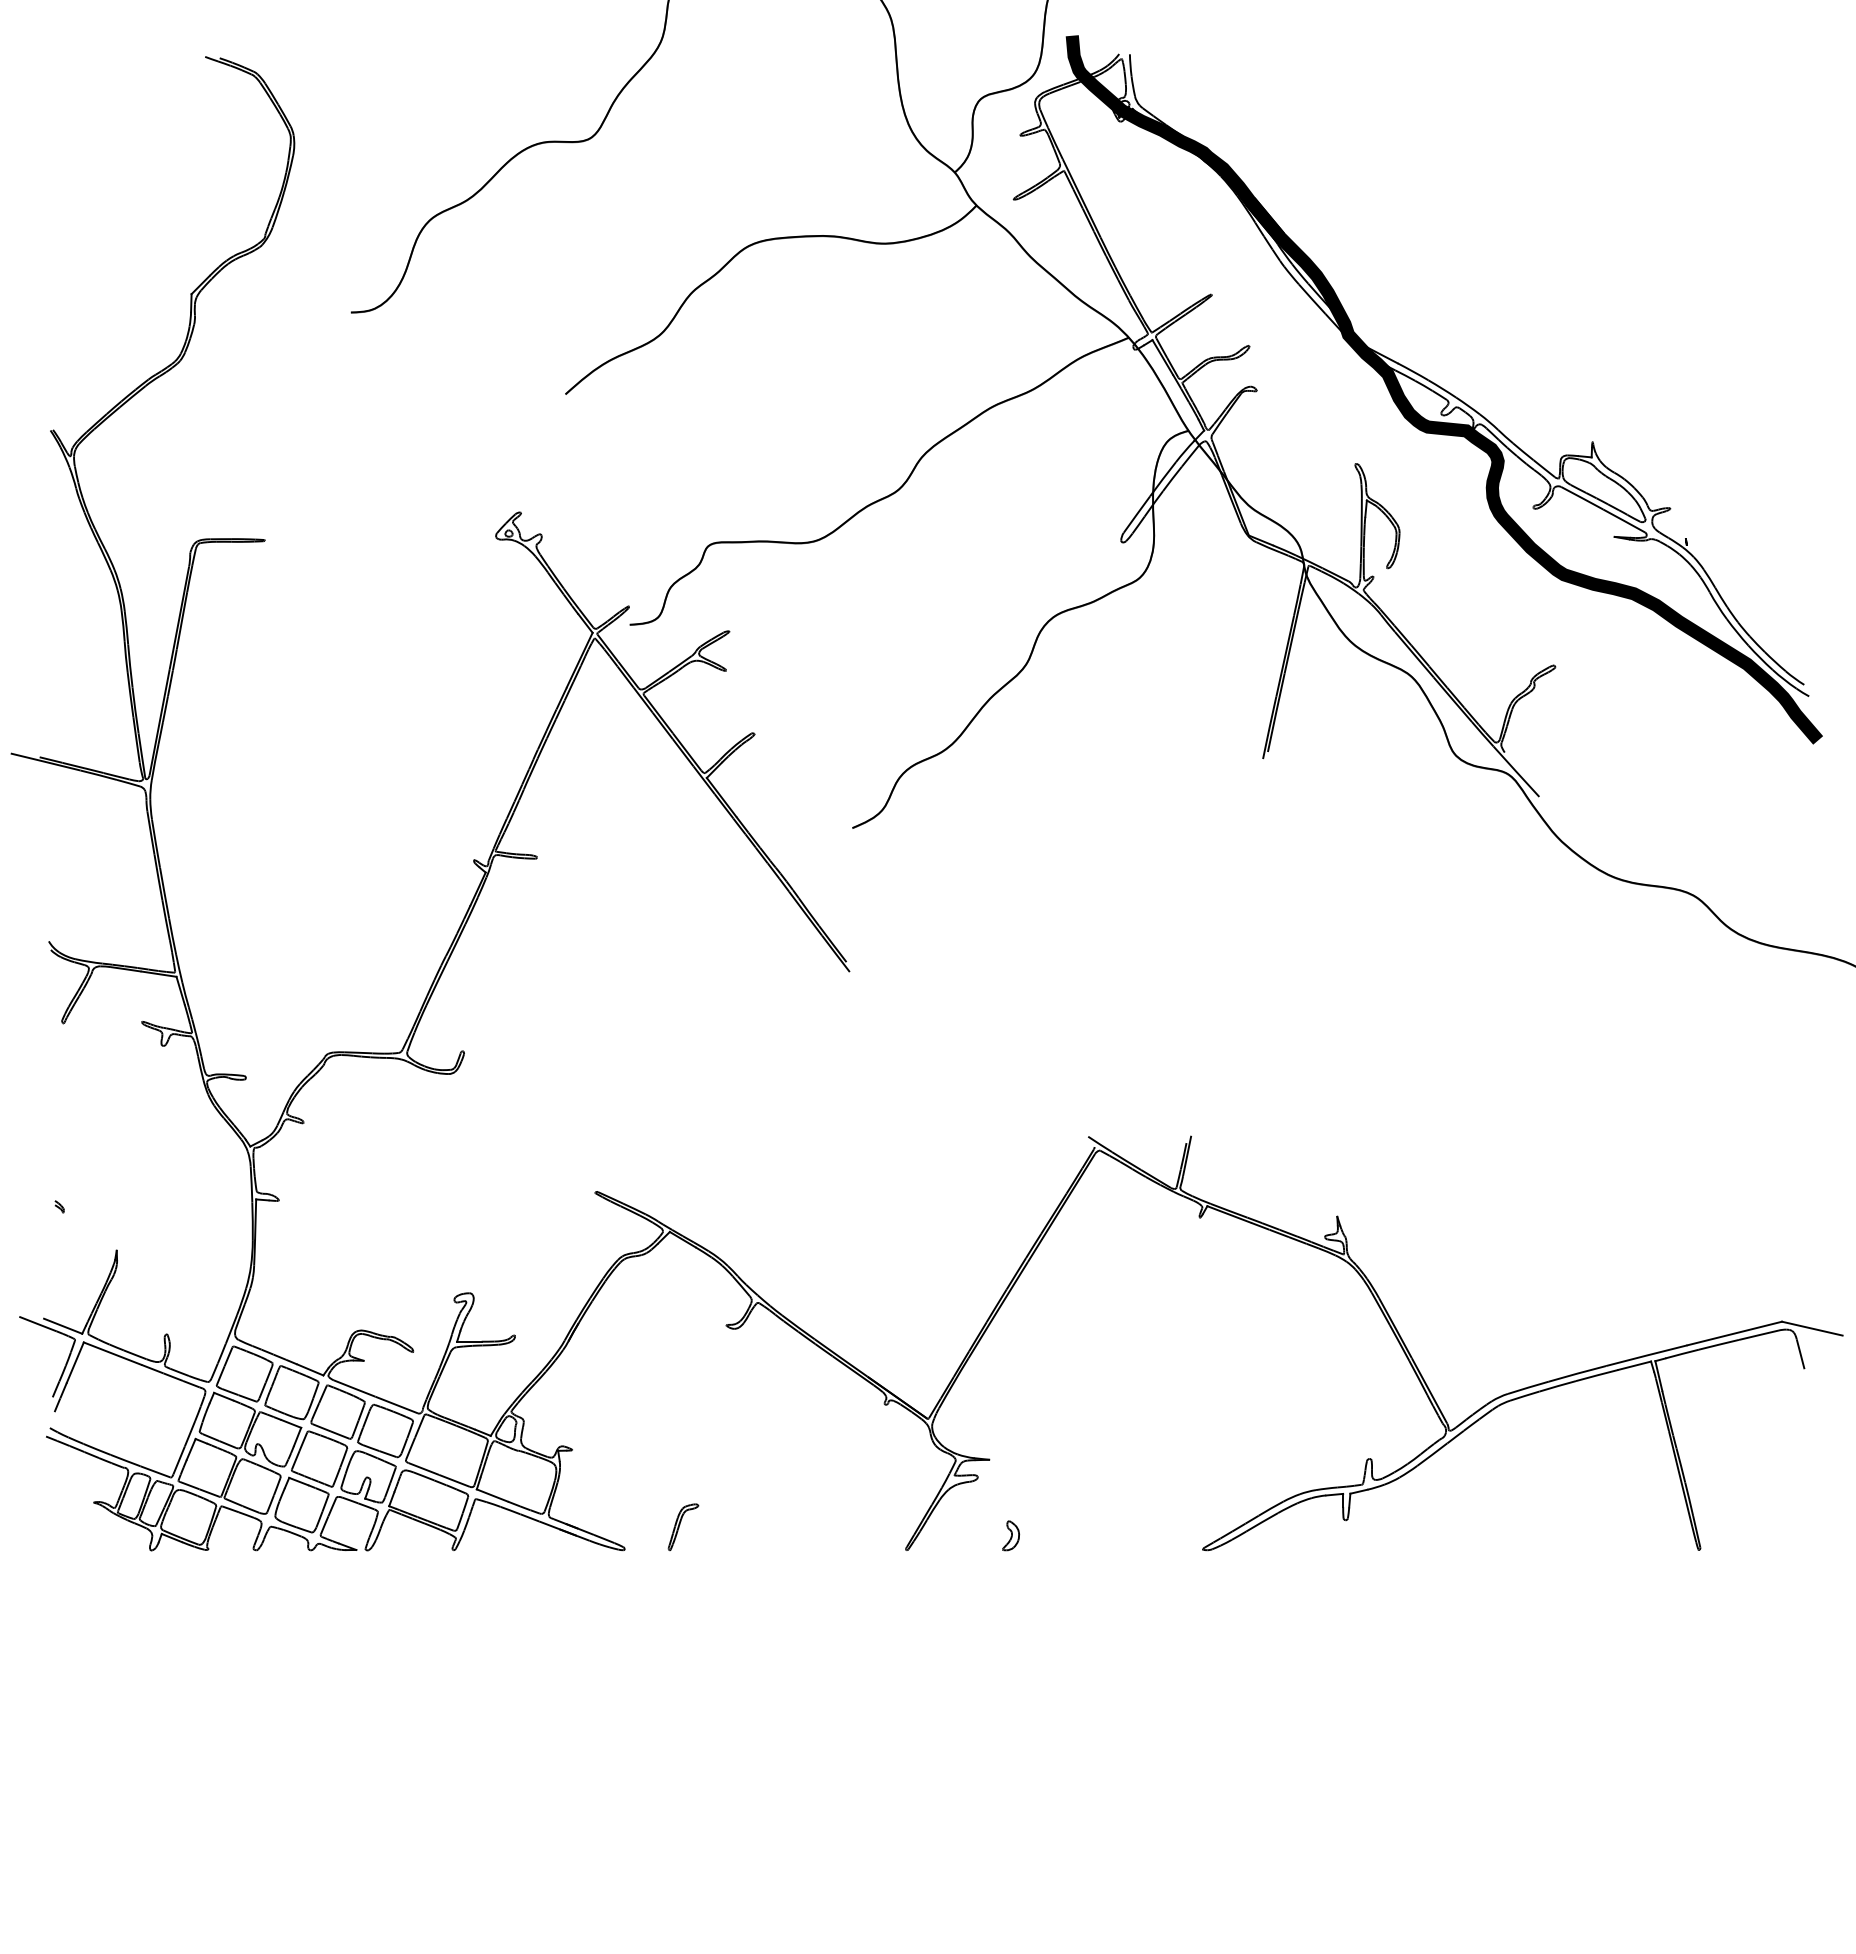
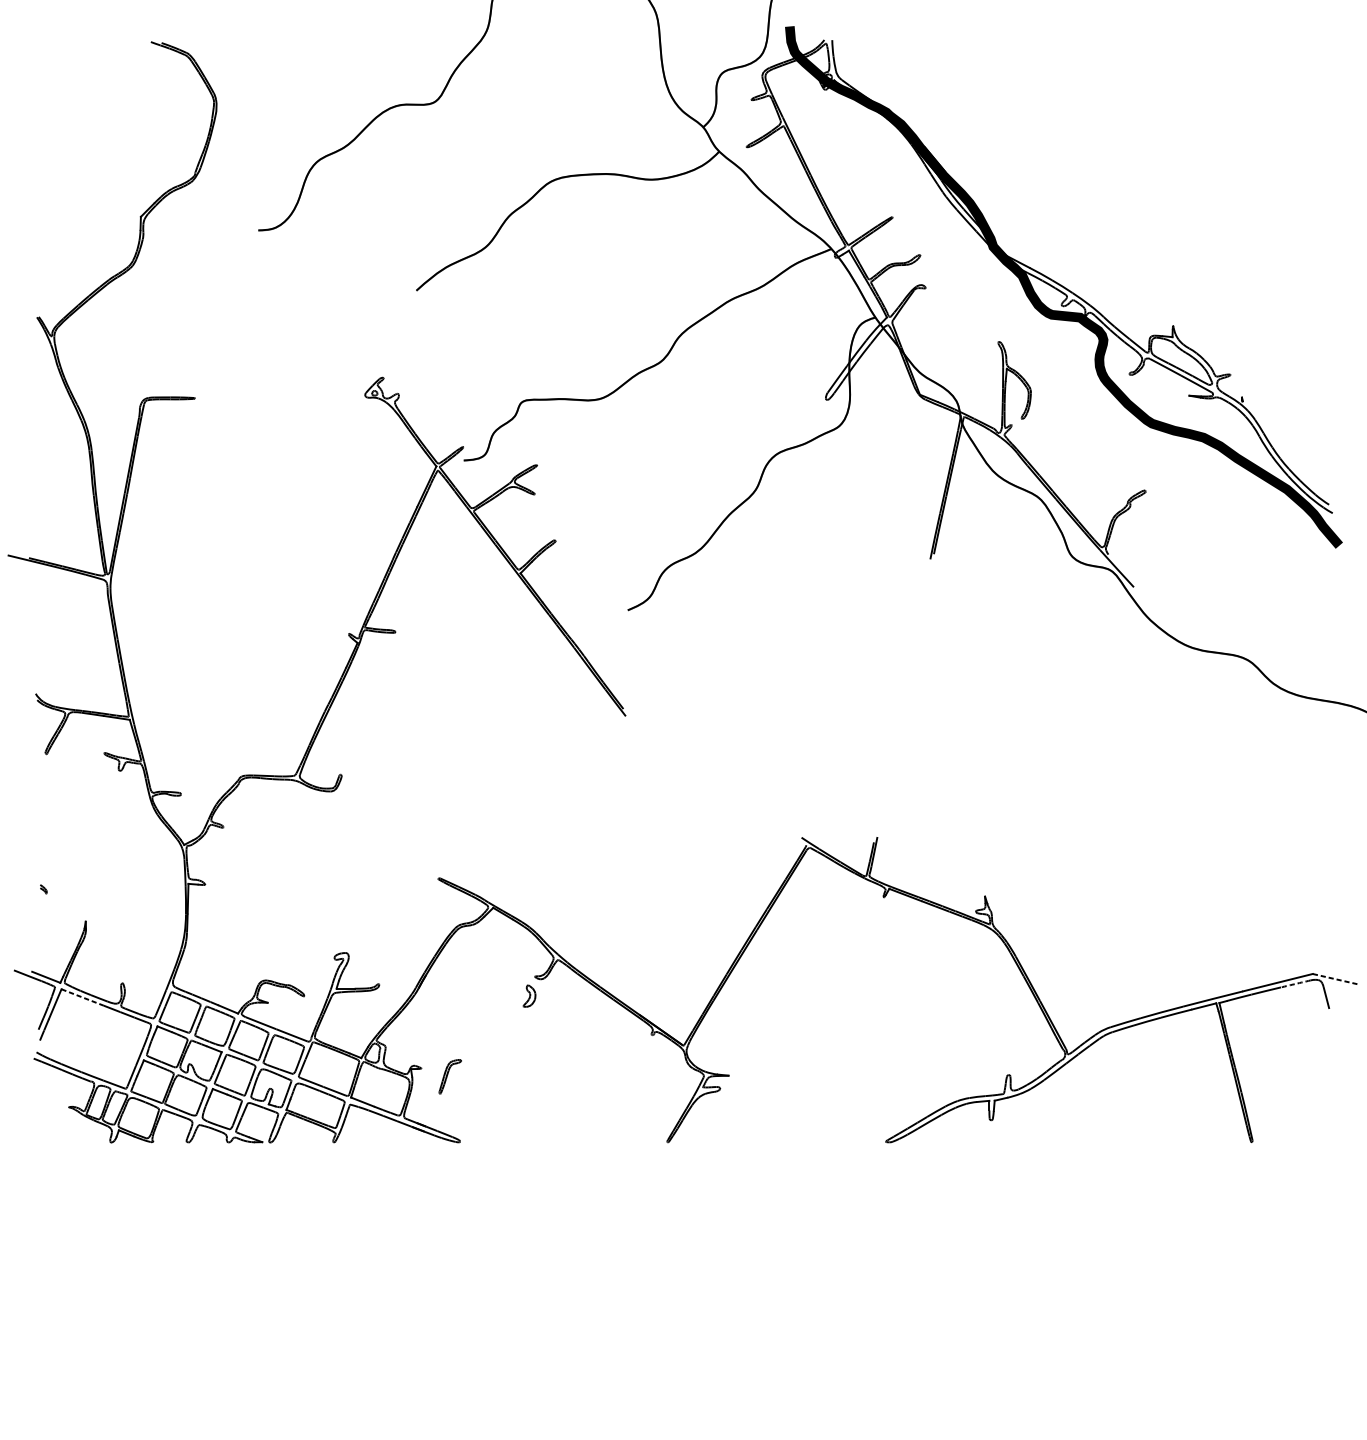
line: (1811, 1328) -> (1334, 978), solid -> dashed
arc: (1758, 1335) -> (1295, 984), solid -> dashed
line: (112, 1353) -> (82, 997), solid -> dashed
part: (683, 1527) -> (450, 1076), moved
part: (1010, 1535) -> (529, 995), moved

